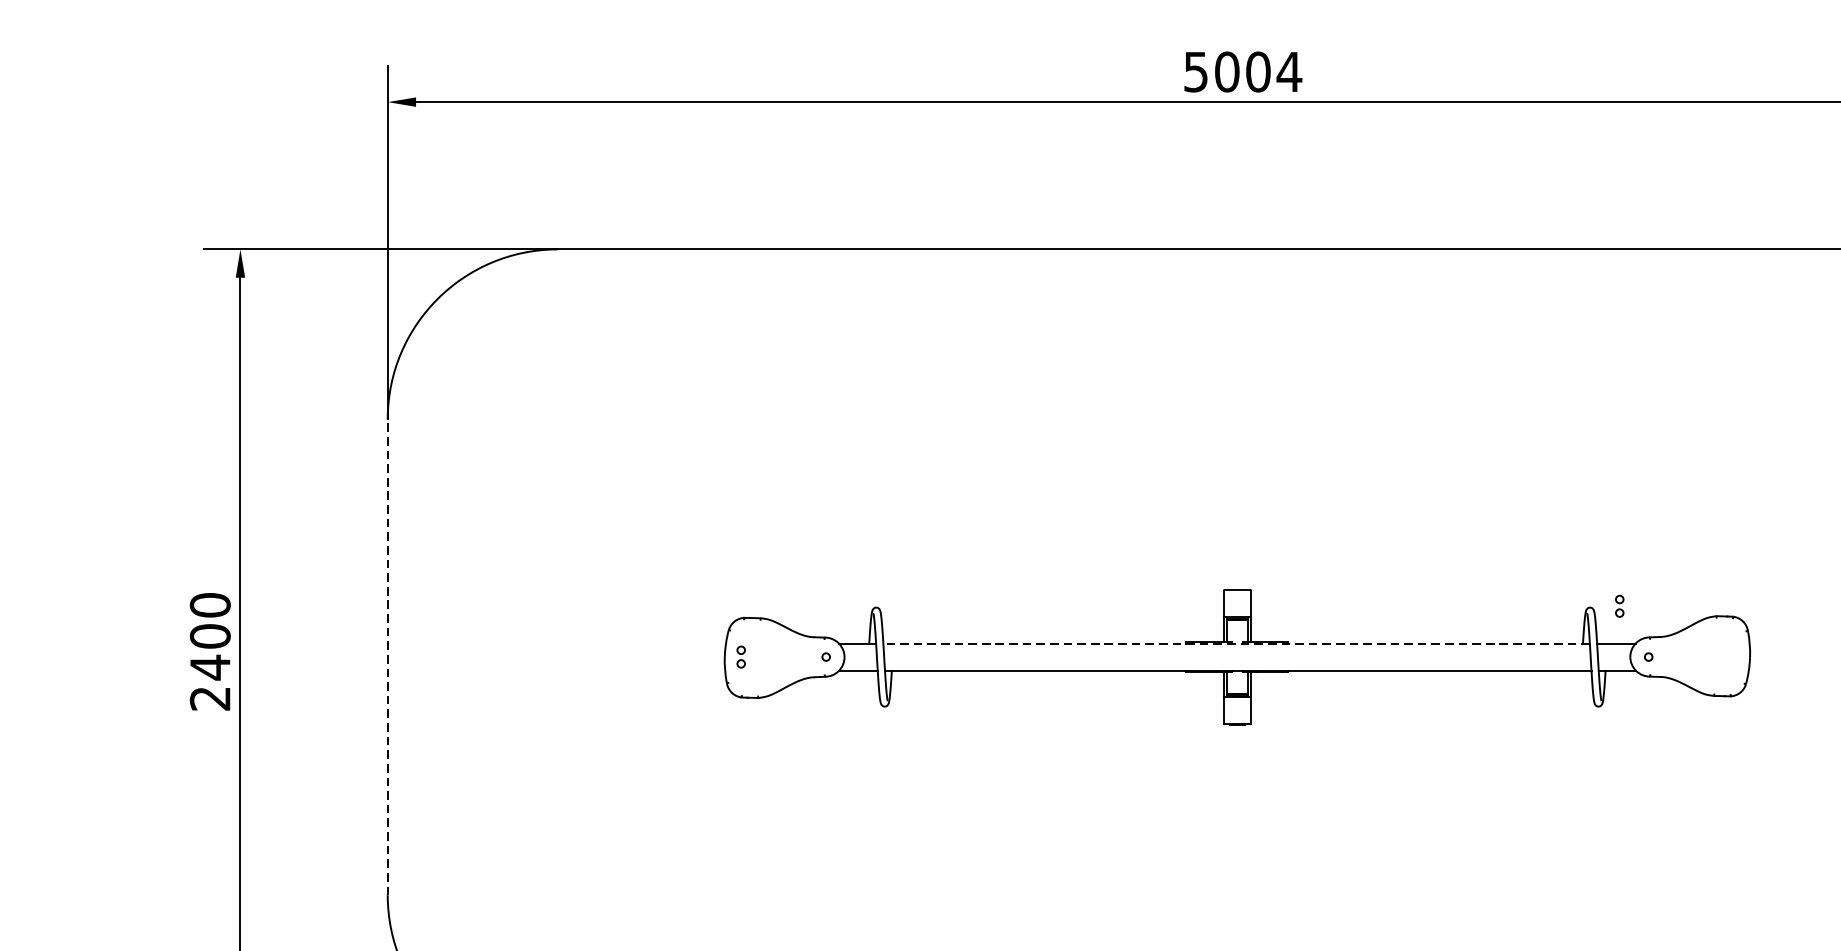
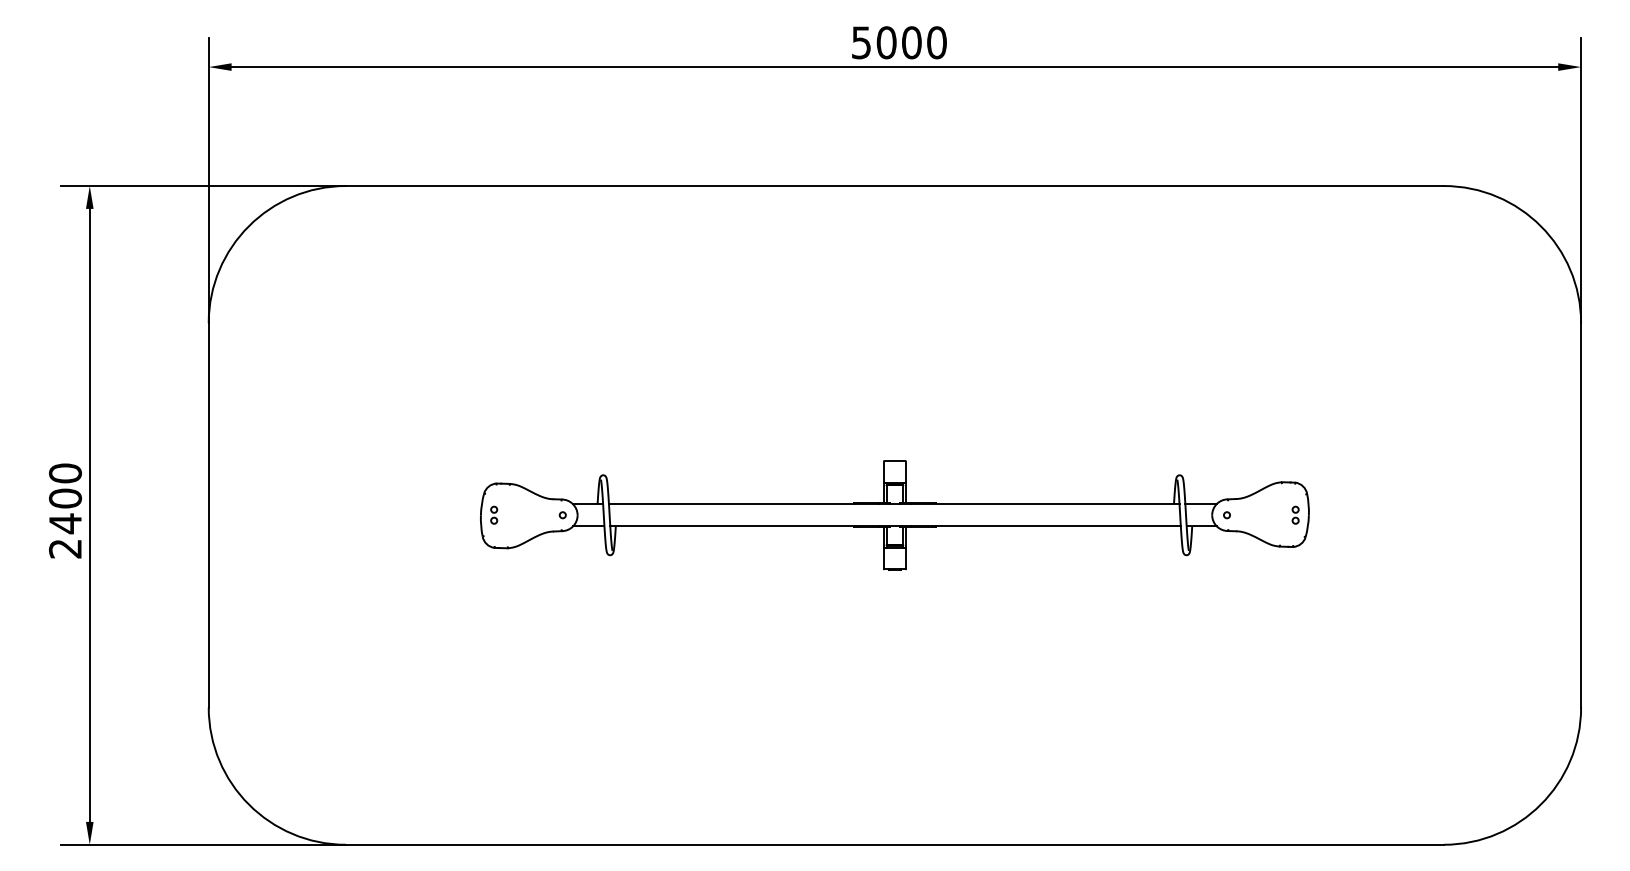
text: (1288, 71) -> (936, 42), 5004 -> 5000
part: (1619, 605) -> (1295, 514), moved
line: (1235, 643) -> (893, 504), dashed -> solid
line: (387, 656) -> (208, 514), dashed -> solid

